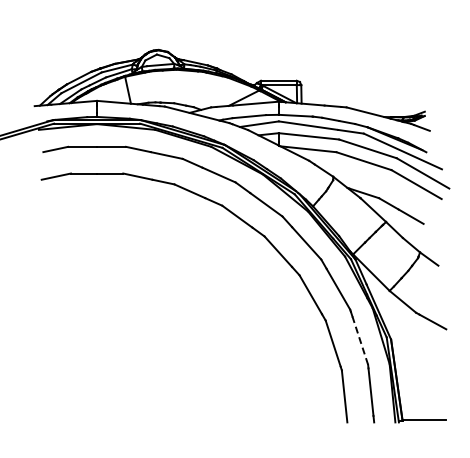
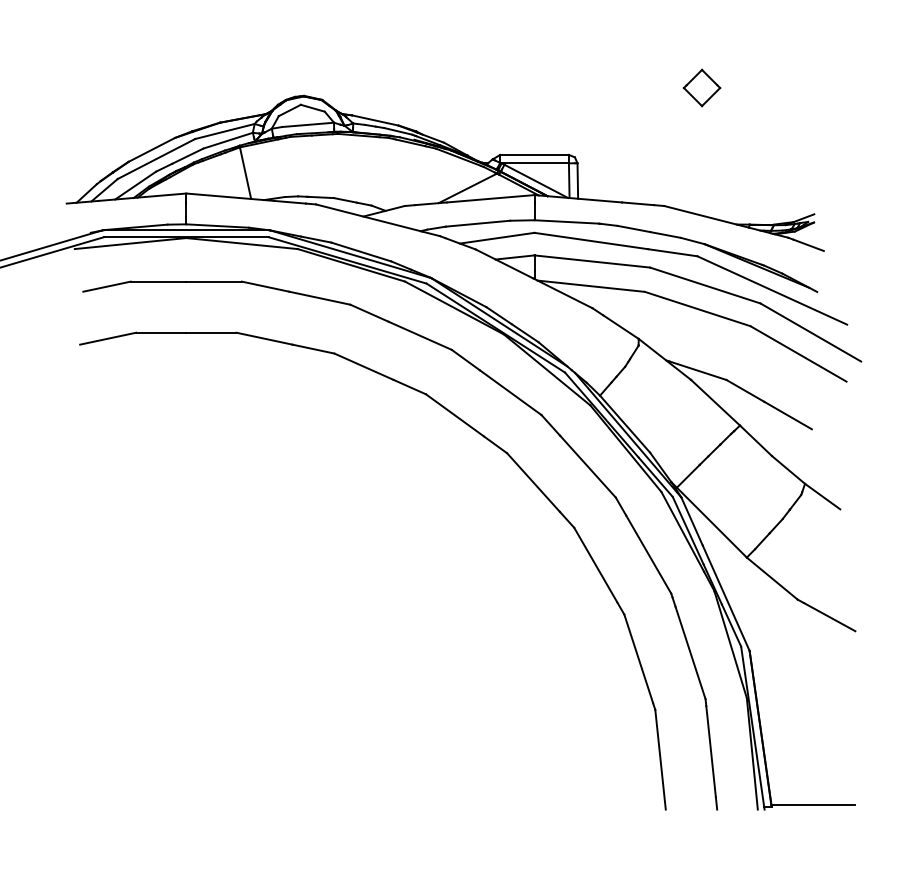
part: (365, 45) -> (700, 87), added
line: (360, 340) -> (690, 652), dashed -> solid

